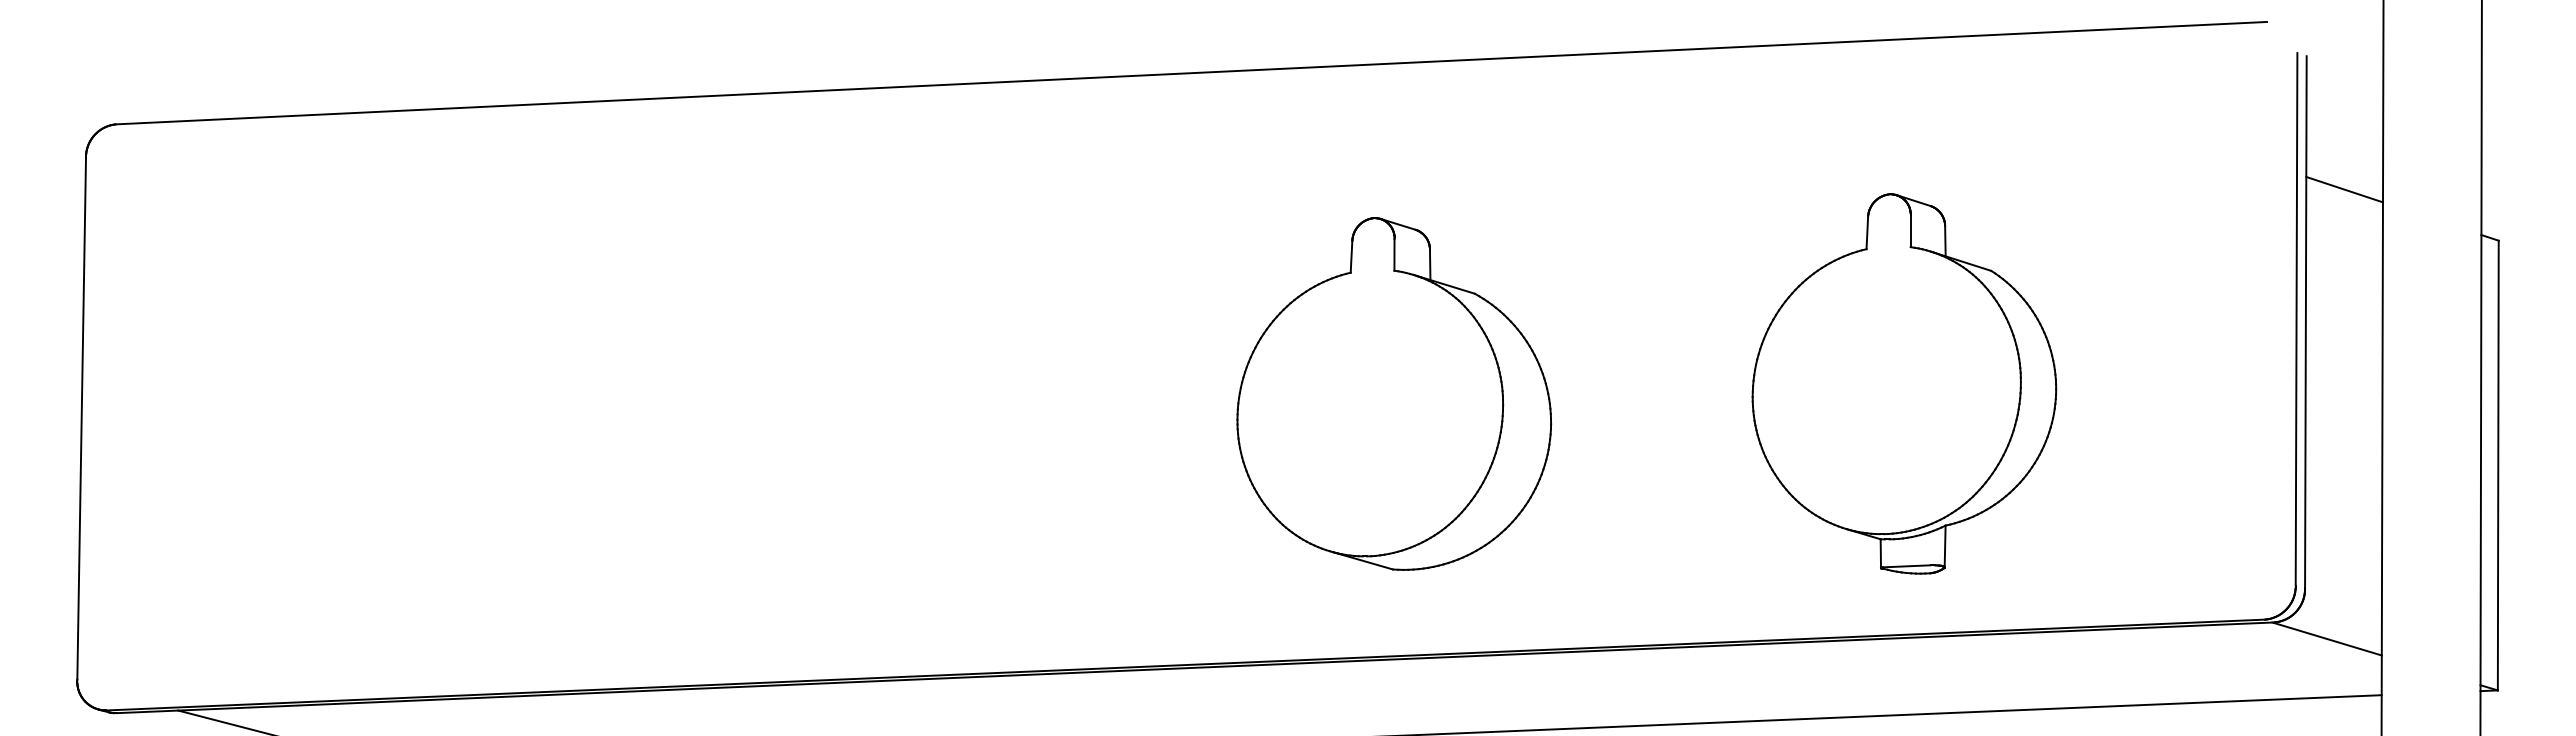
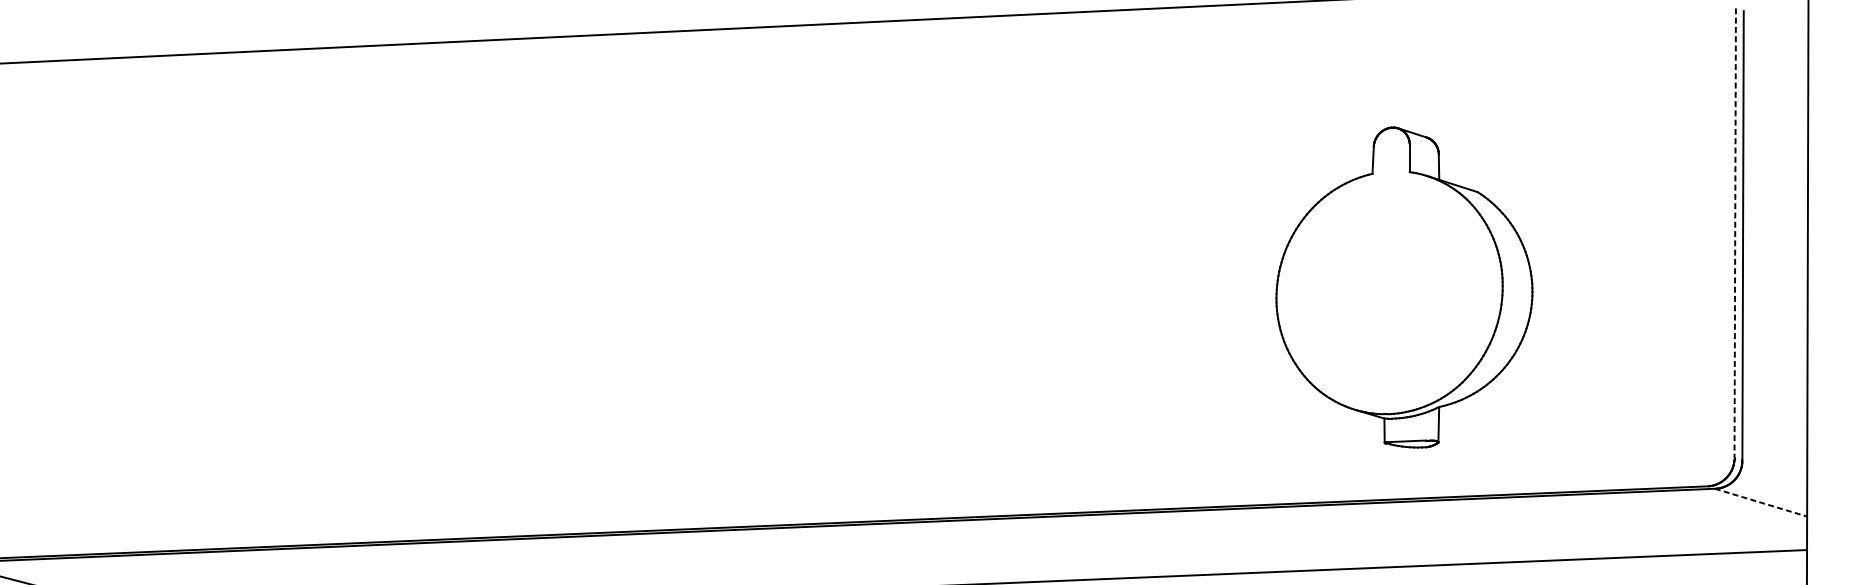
line: (2344, 189) -> (1775, 123), removed
line: (2296, 319) -> (1735, 233), solid -> dashed
part: (1394, 393) -> (974, 295), removed
line: (2327, 639) -> (1761, 503), solid -> dashed

